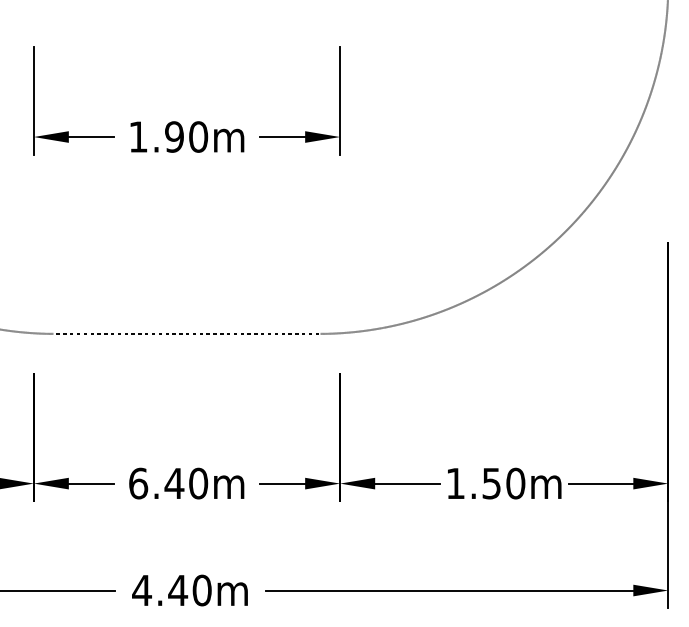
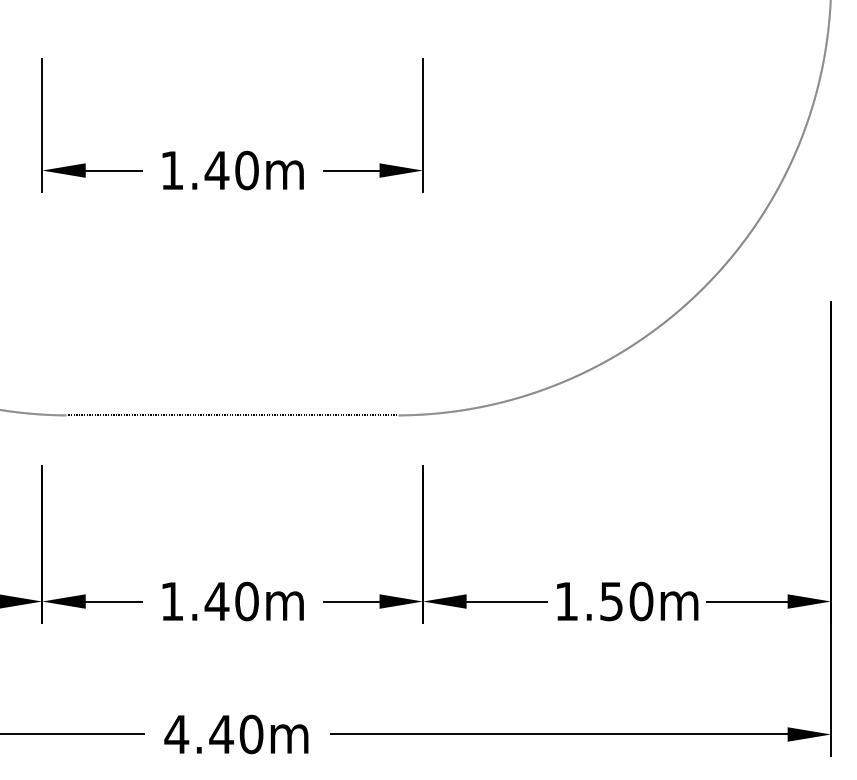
text: (174, 136) -> (217, 169), 1.90m -> 1.40m
text: (138, 483) -> (172, 601), 6.40m -> 1.40m

